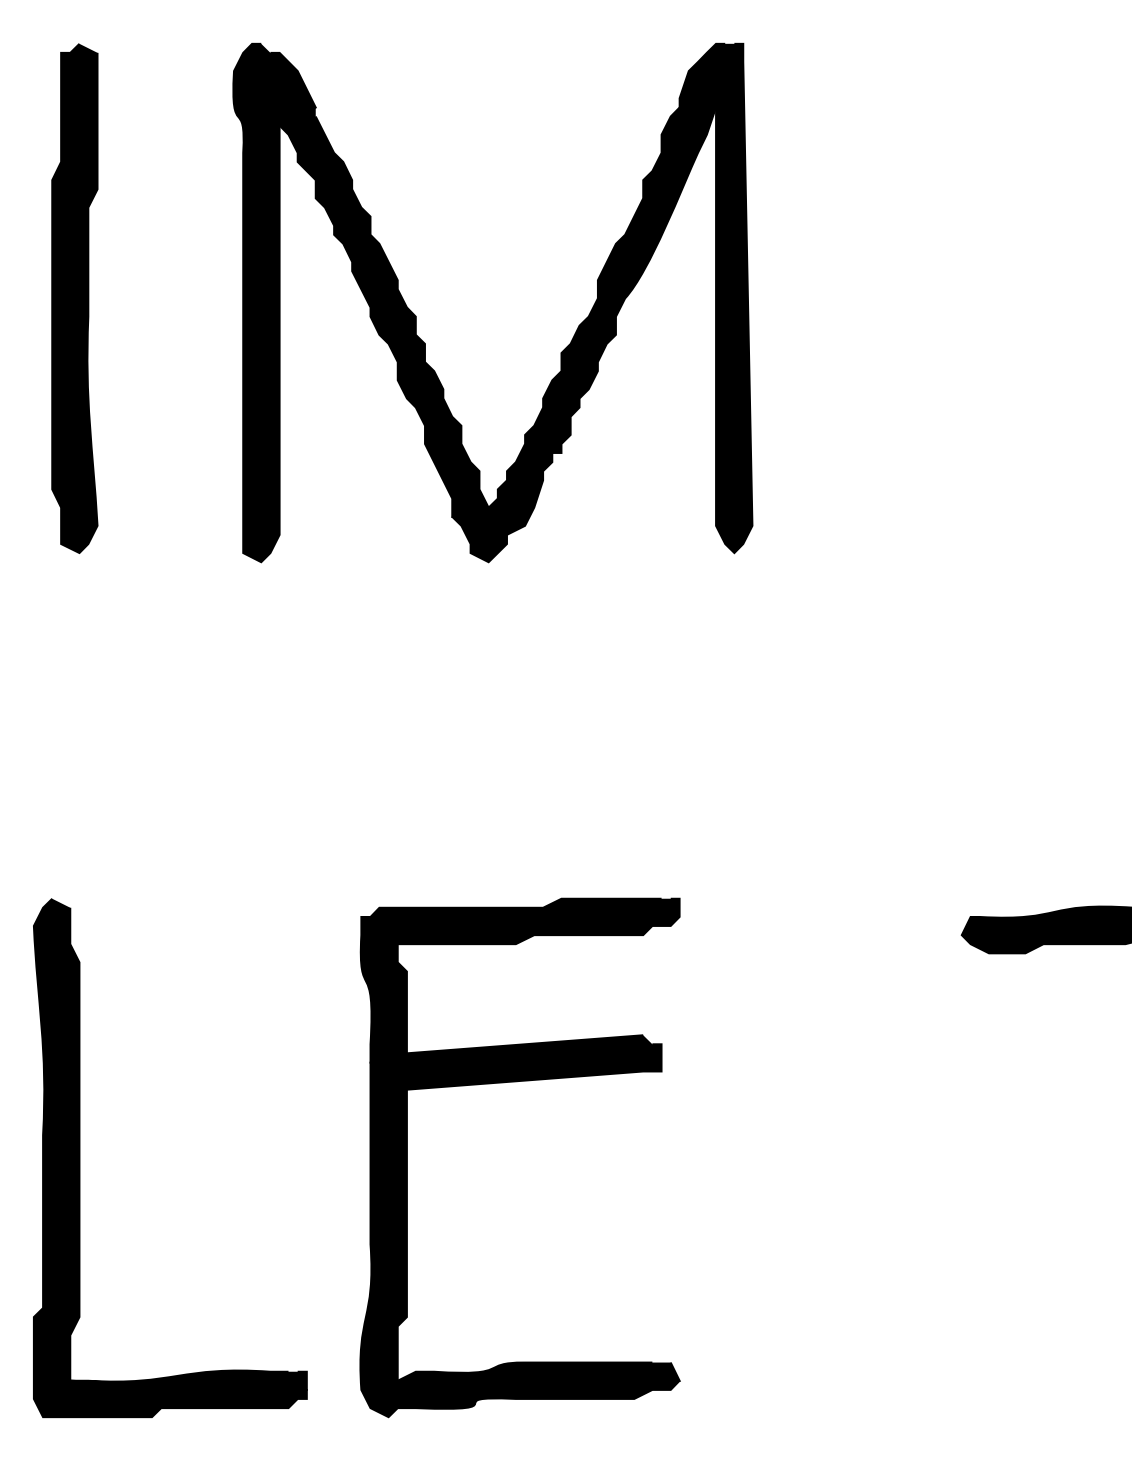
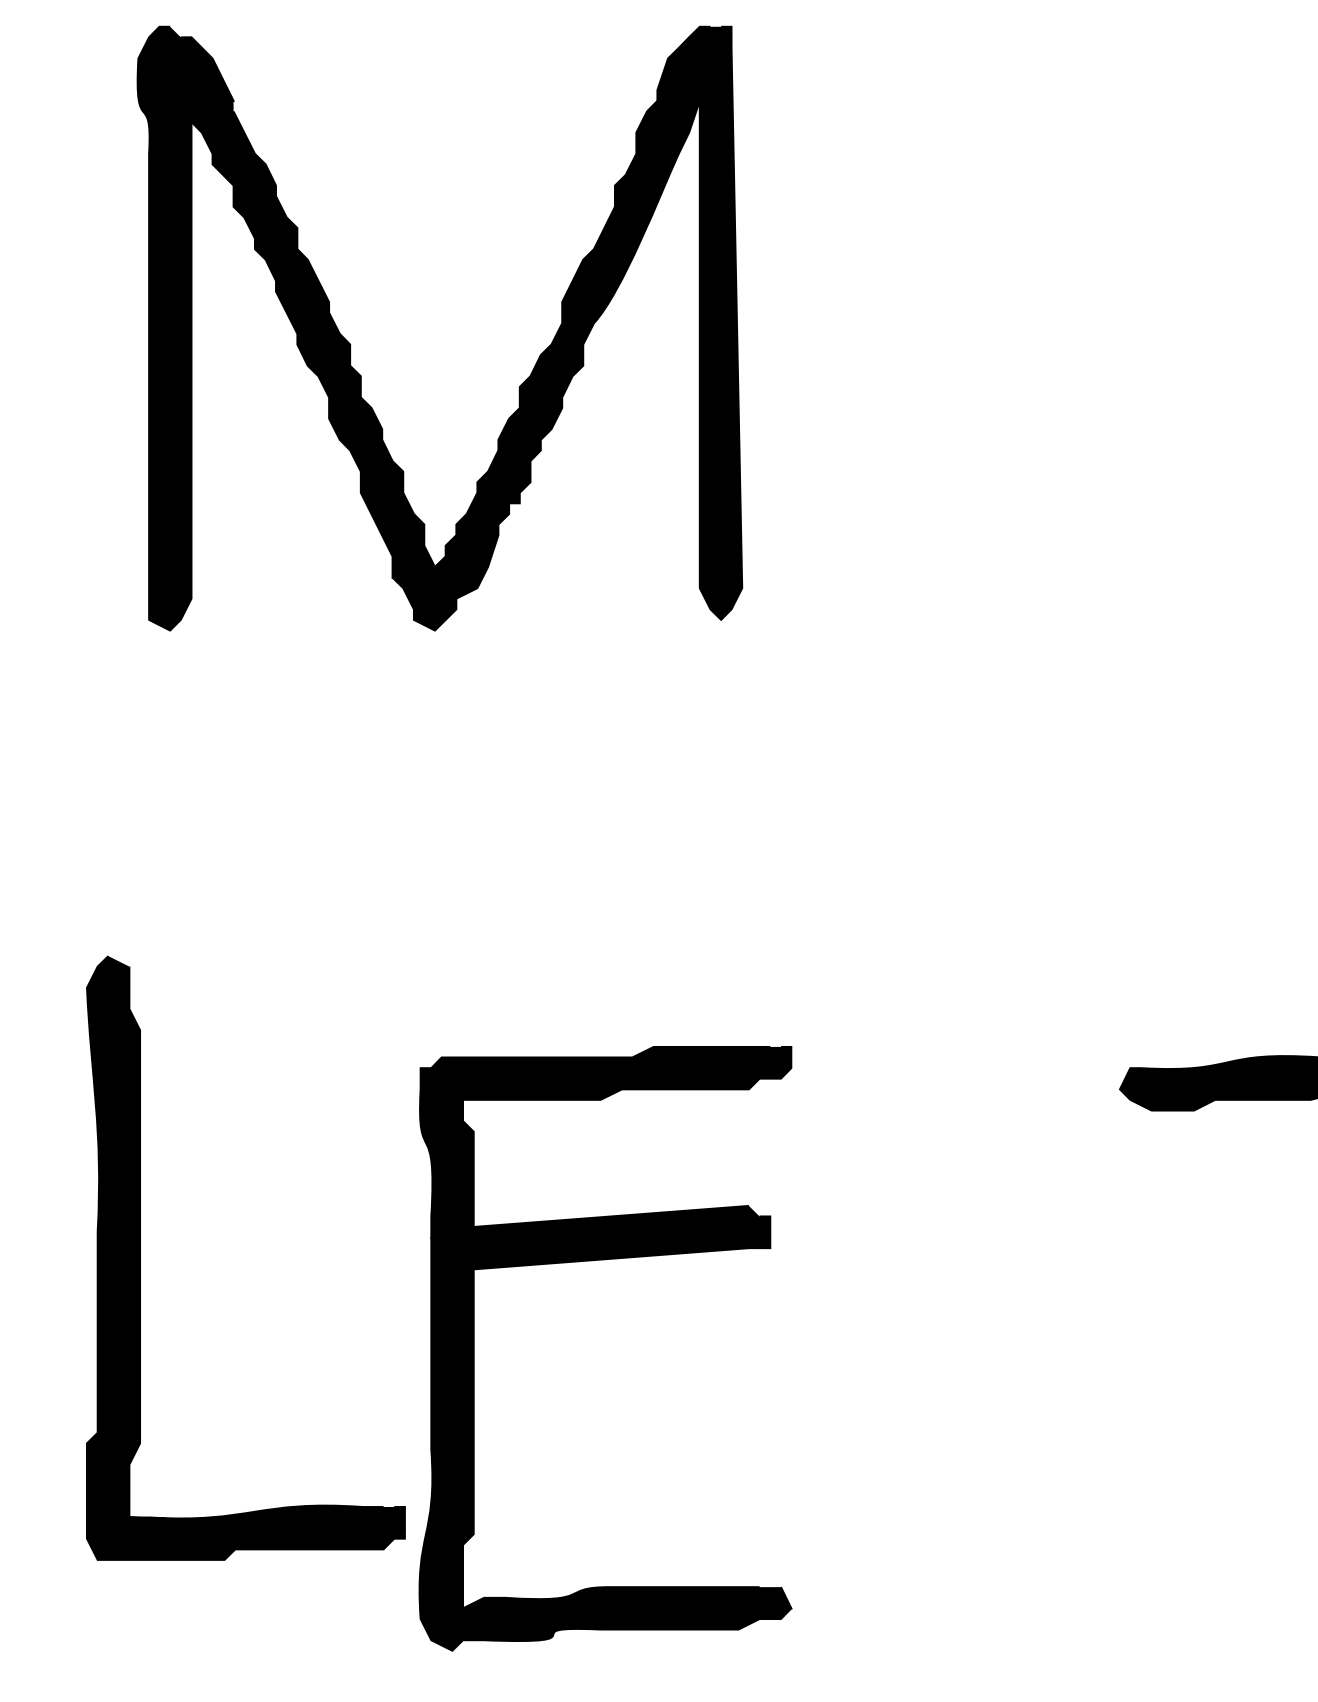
part: (74, 298) -> (86, 347), removed
part: (416, 315) -> (350, 343), moved
part: (80, 1158) -> (141, 1258), moved

